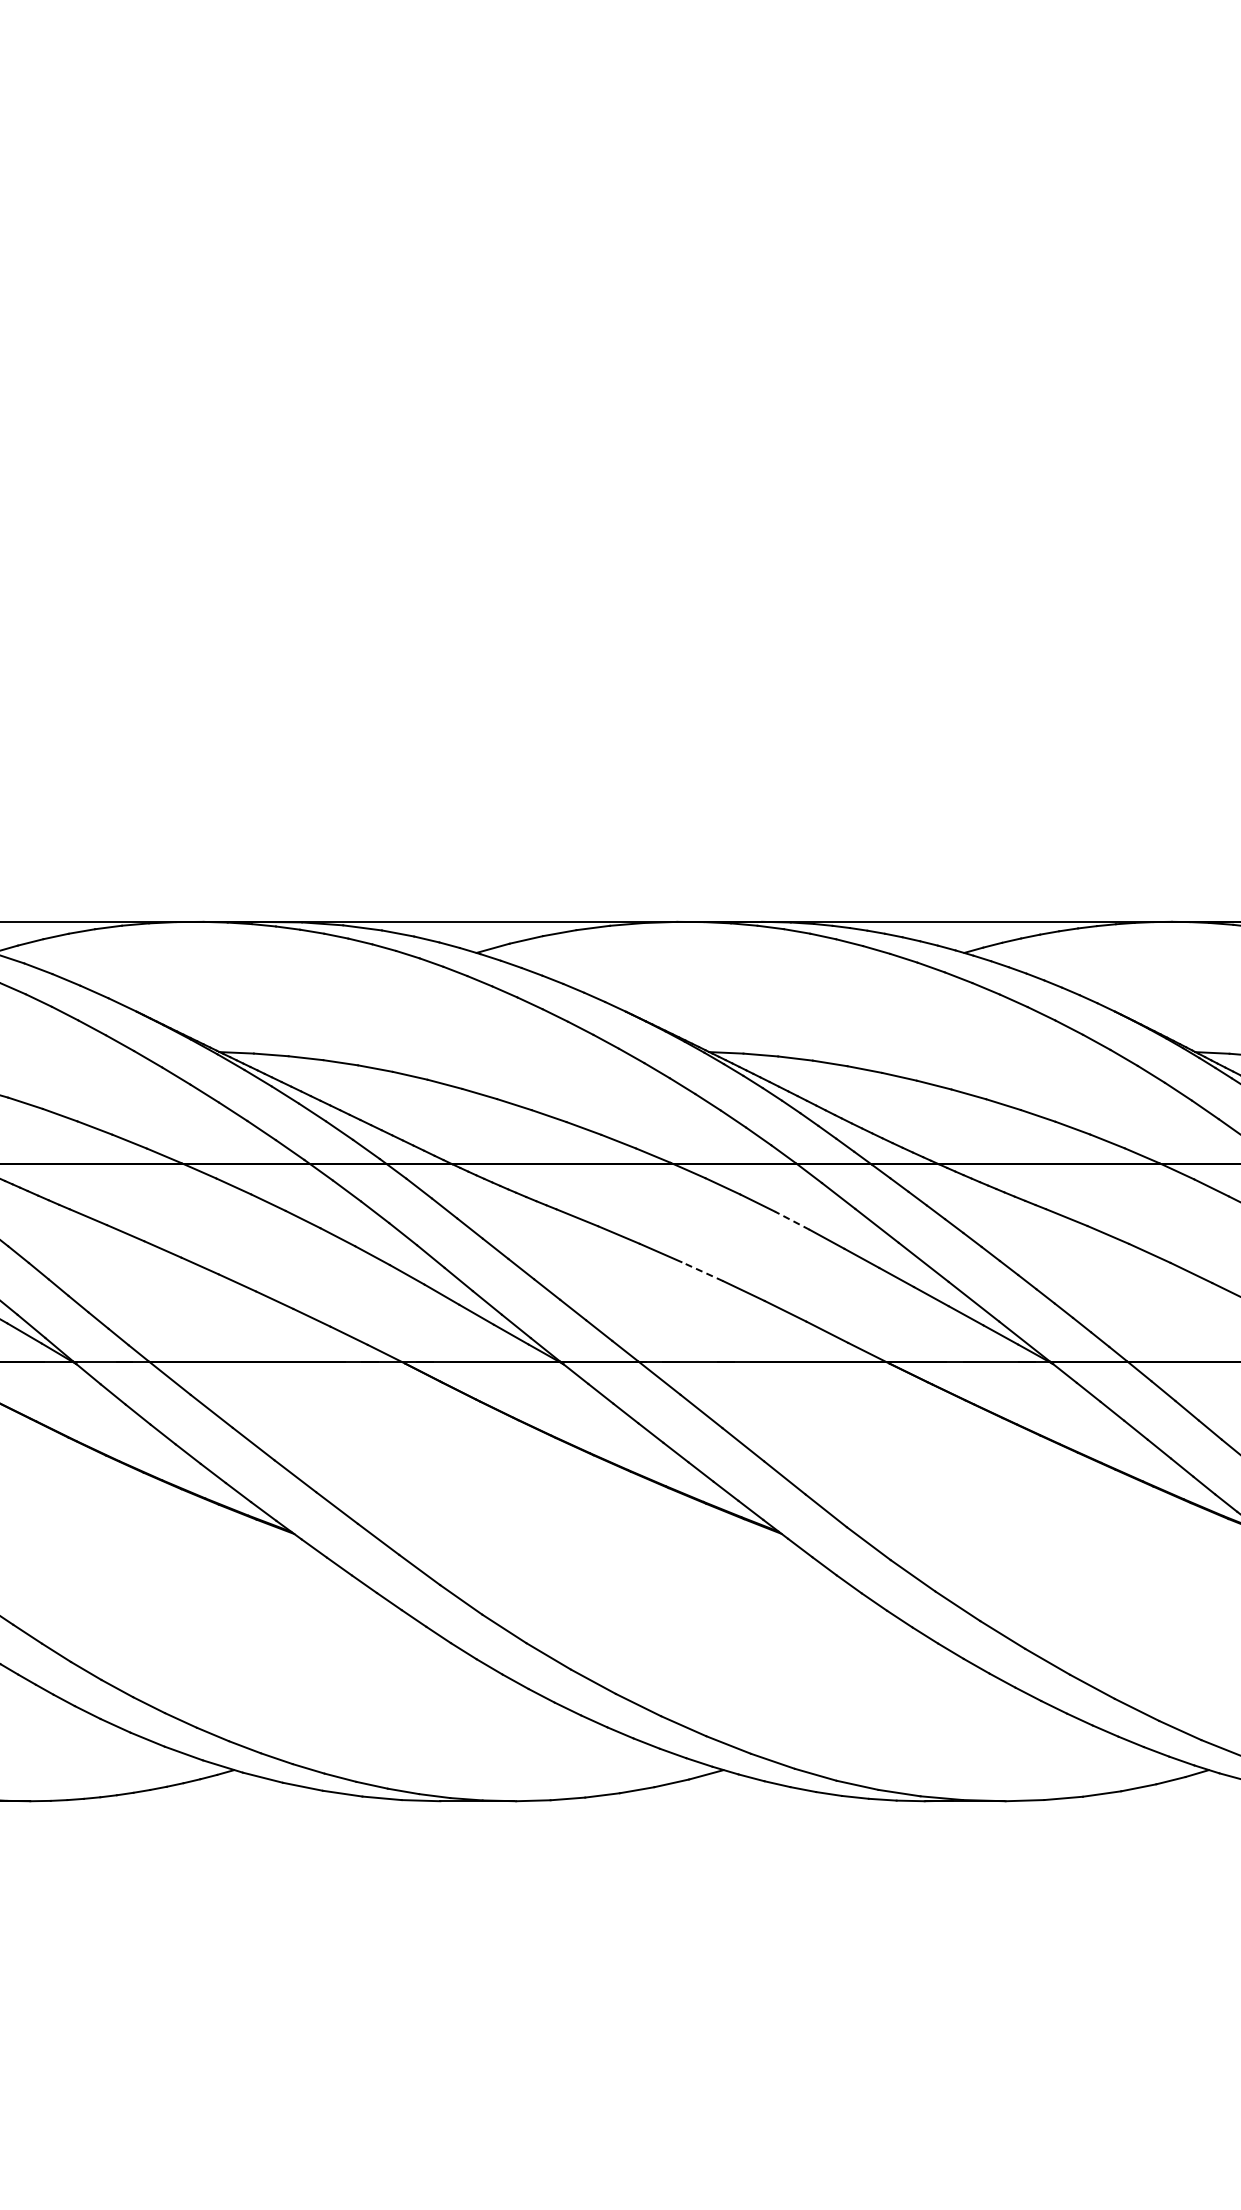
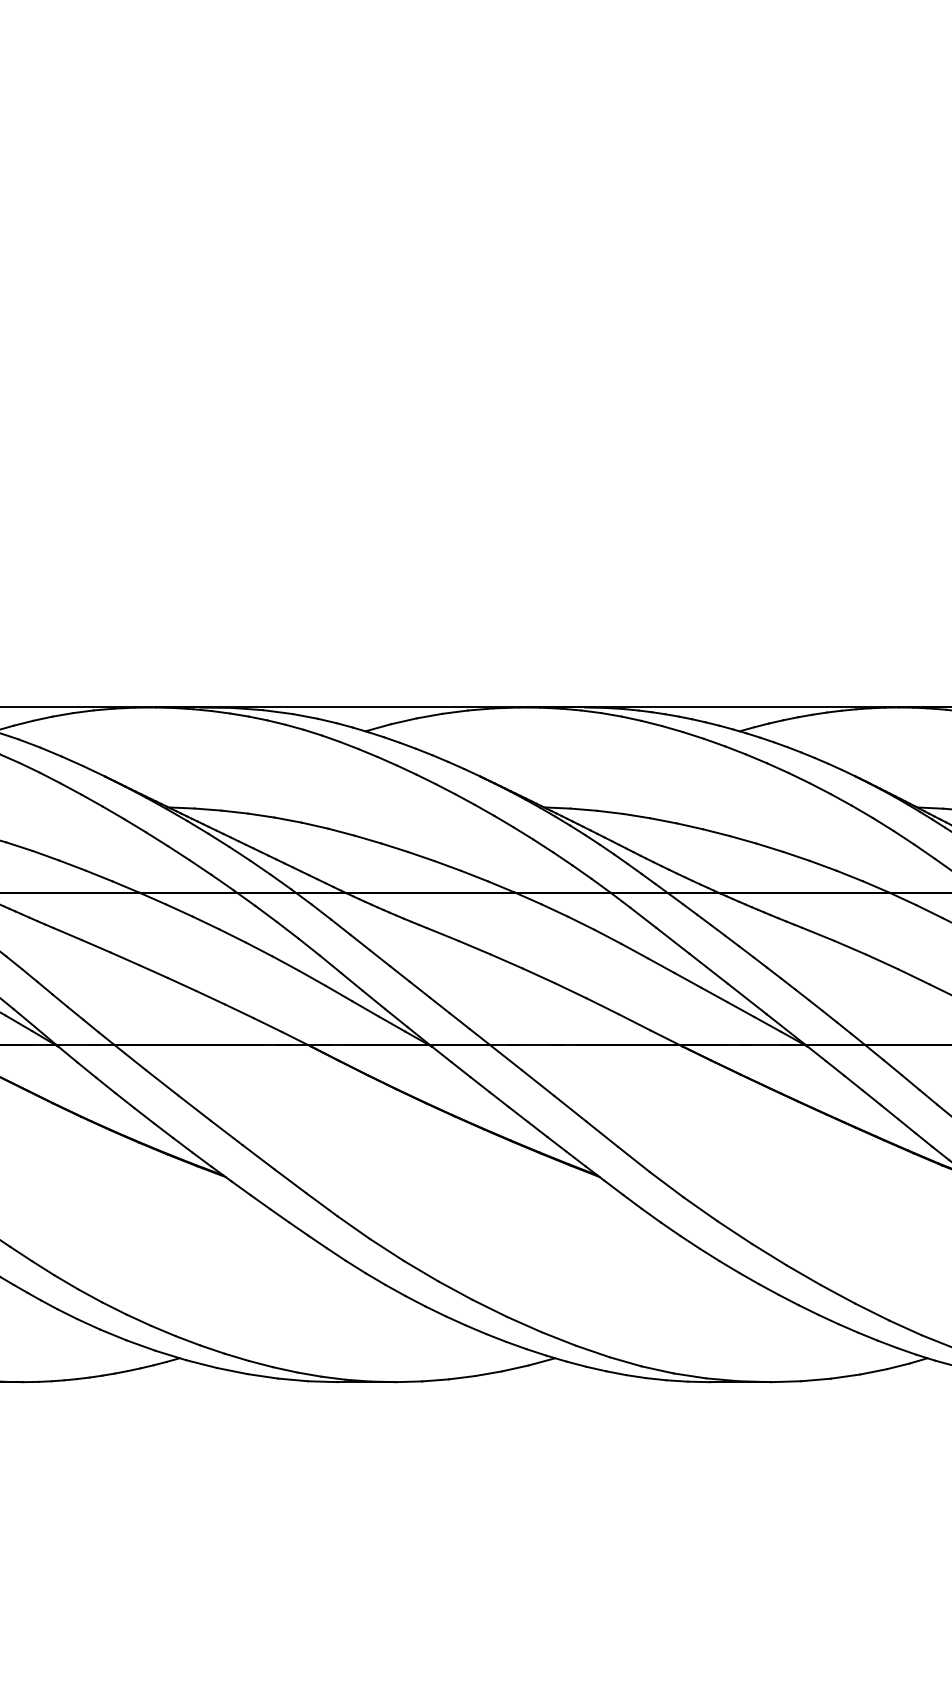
line: (792, 1220) -> (607, 936), dashed -> solid
line: (702, 1271) -> (538, 975), dashed -> solid

